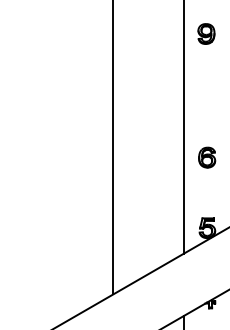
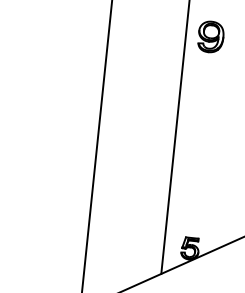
part: (206, 33) -> (211, 36), size x1.4
part: (207, 157) -> (198, 171), removed

